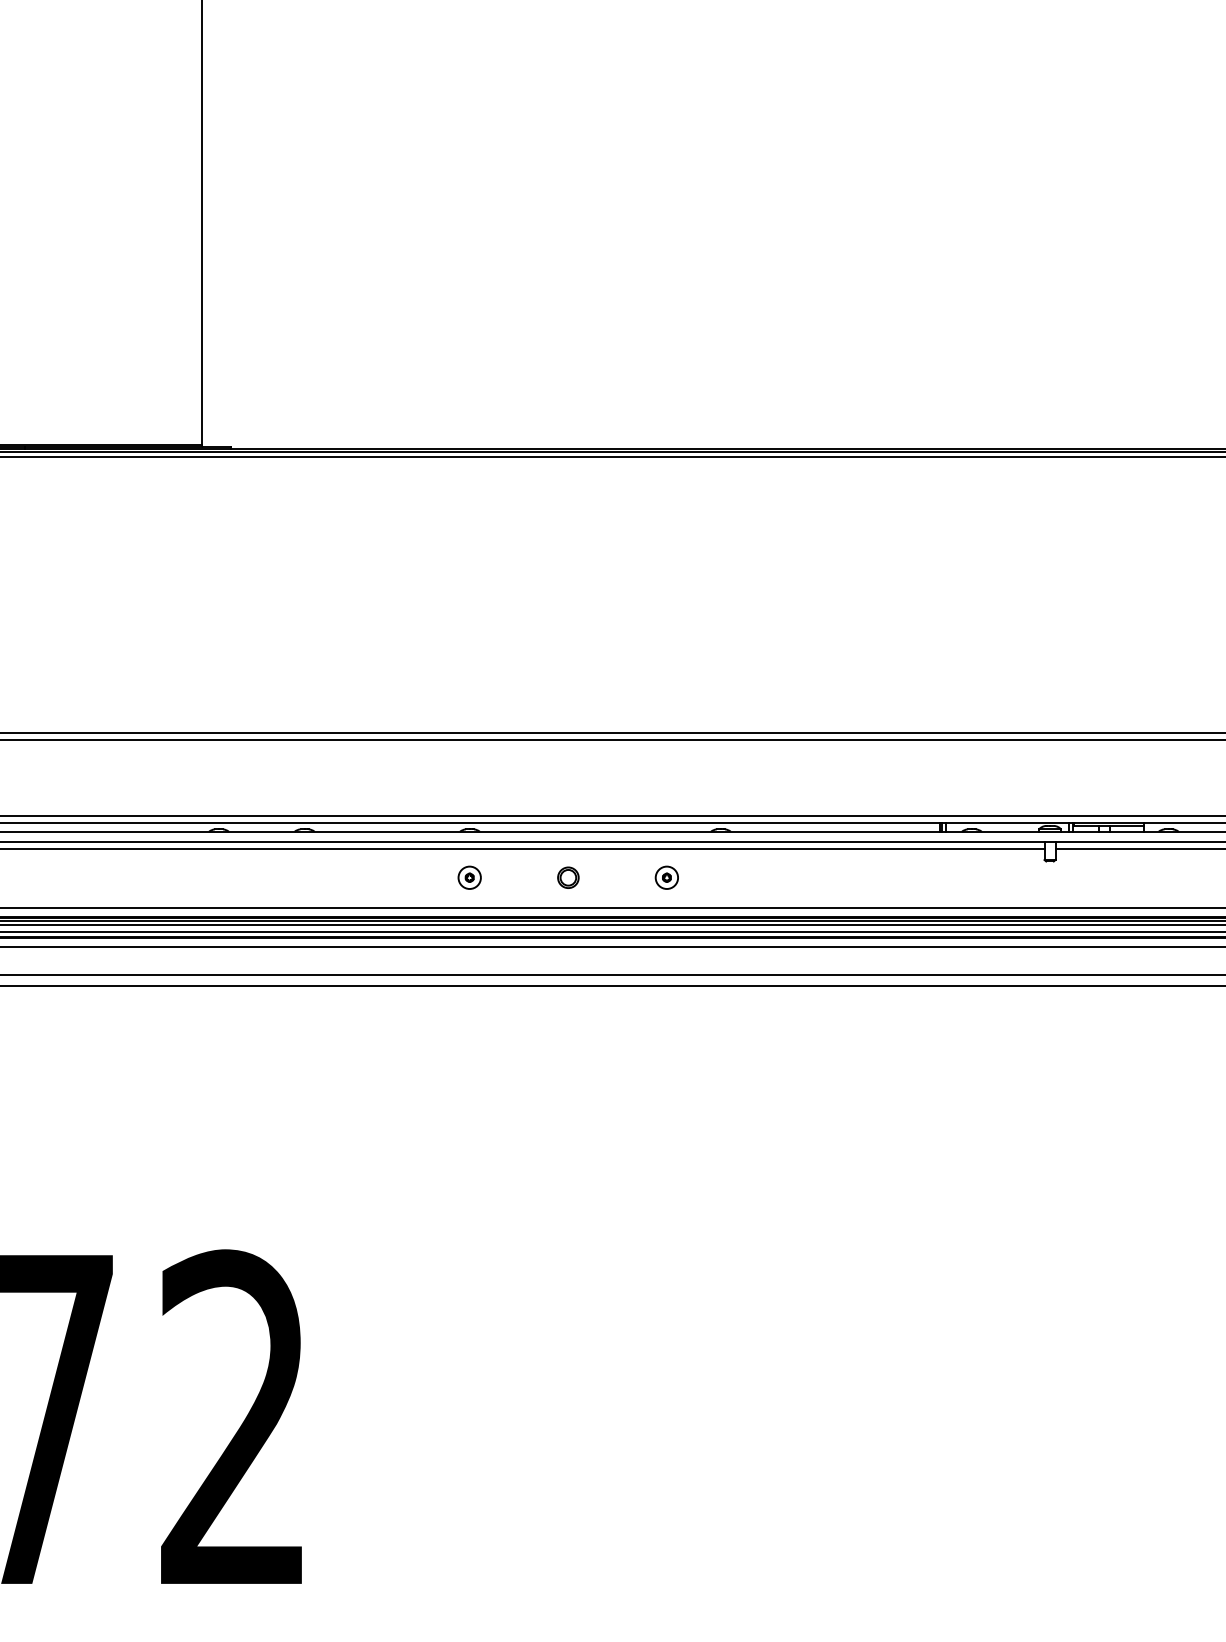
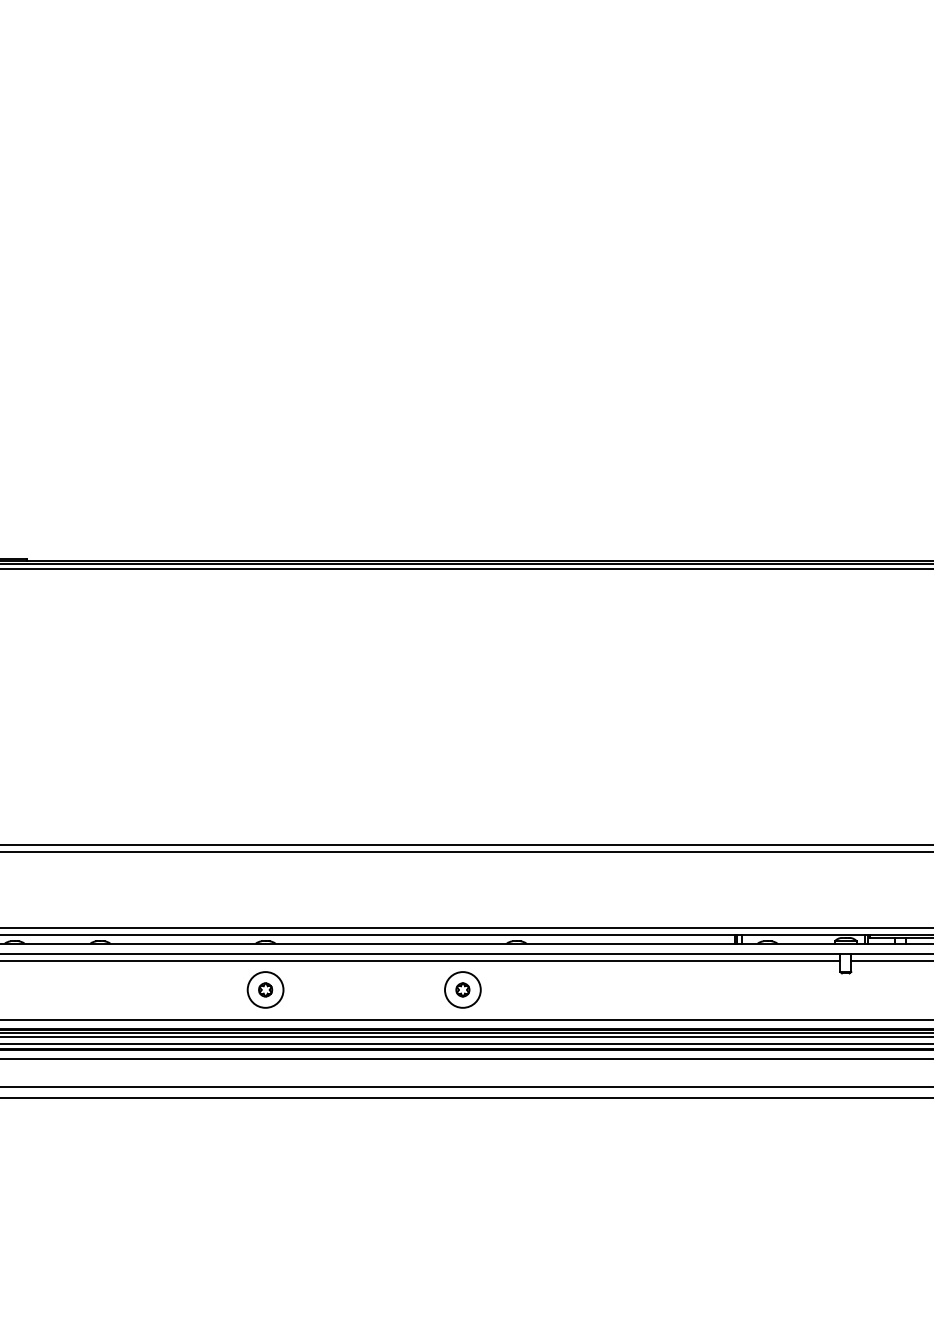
part: (469, 877) -> (265, 989), size x1.6
part: (568, 877) -> (364, 989), removed
part: (666, 877) -> (462, 989), size x1.6

